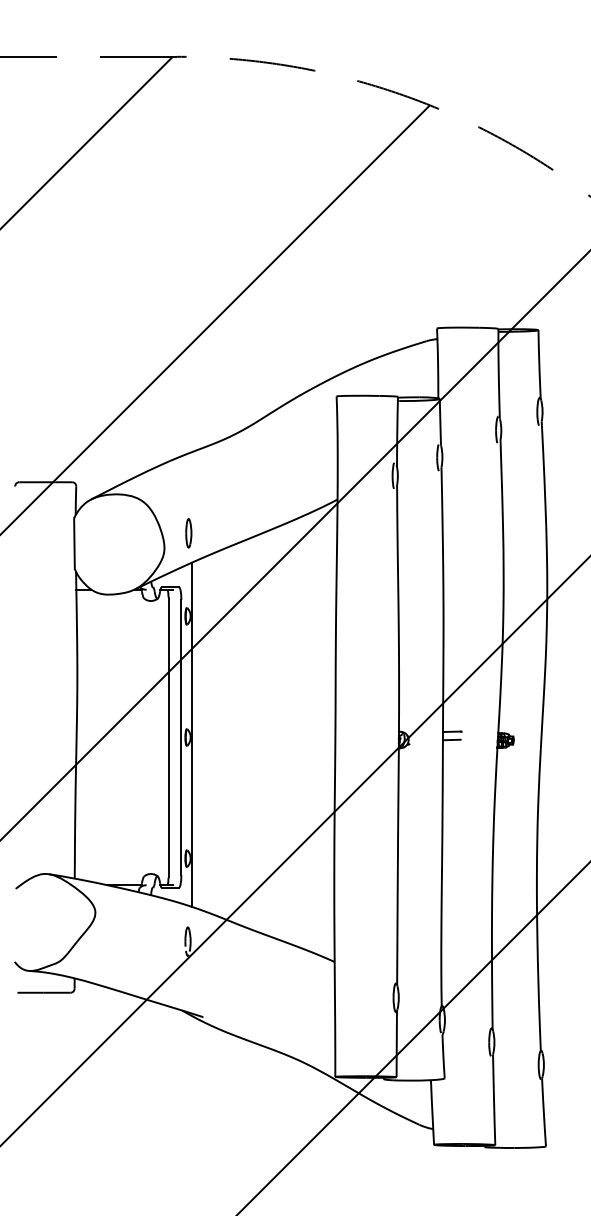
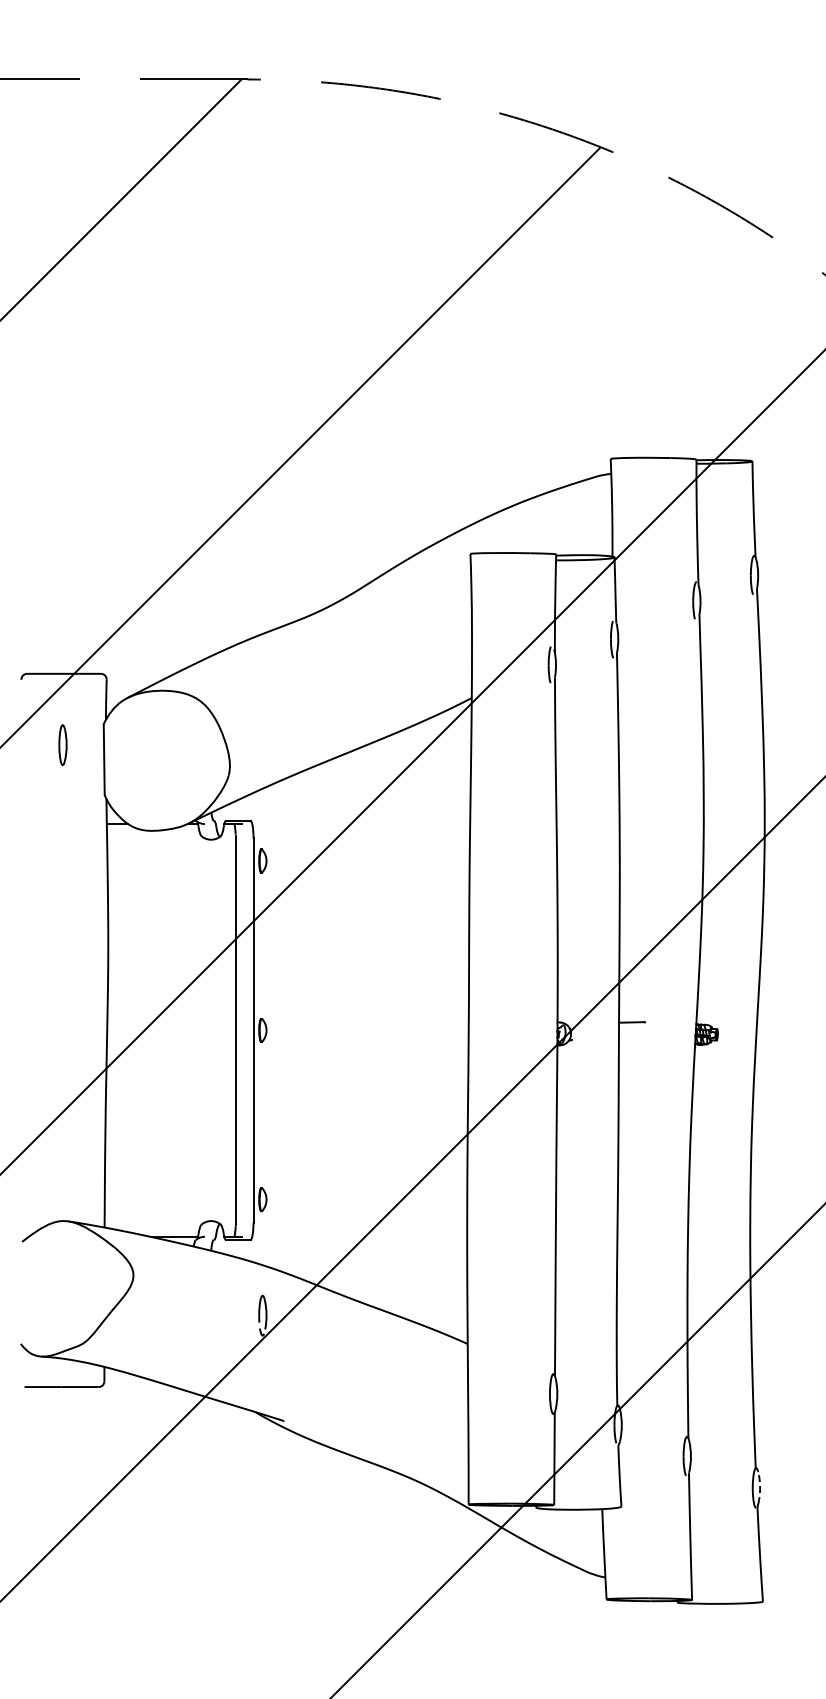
part: (188, 533) -> (62, 745), moved
line: (192, 734) -> (268, 1026), removed
line: (451, 739) -> (630, 1033), removed
arc: (544, 1065) -> (760, 1488), solid -> dashed

